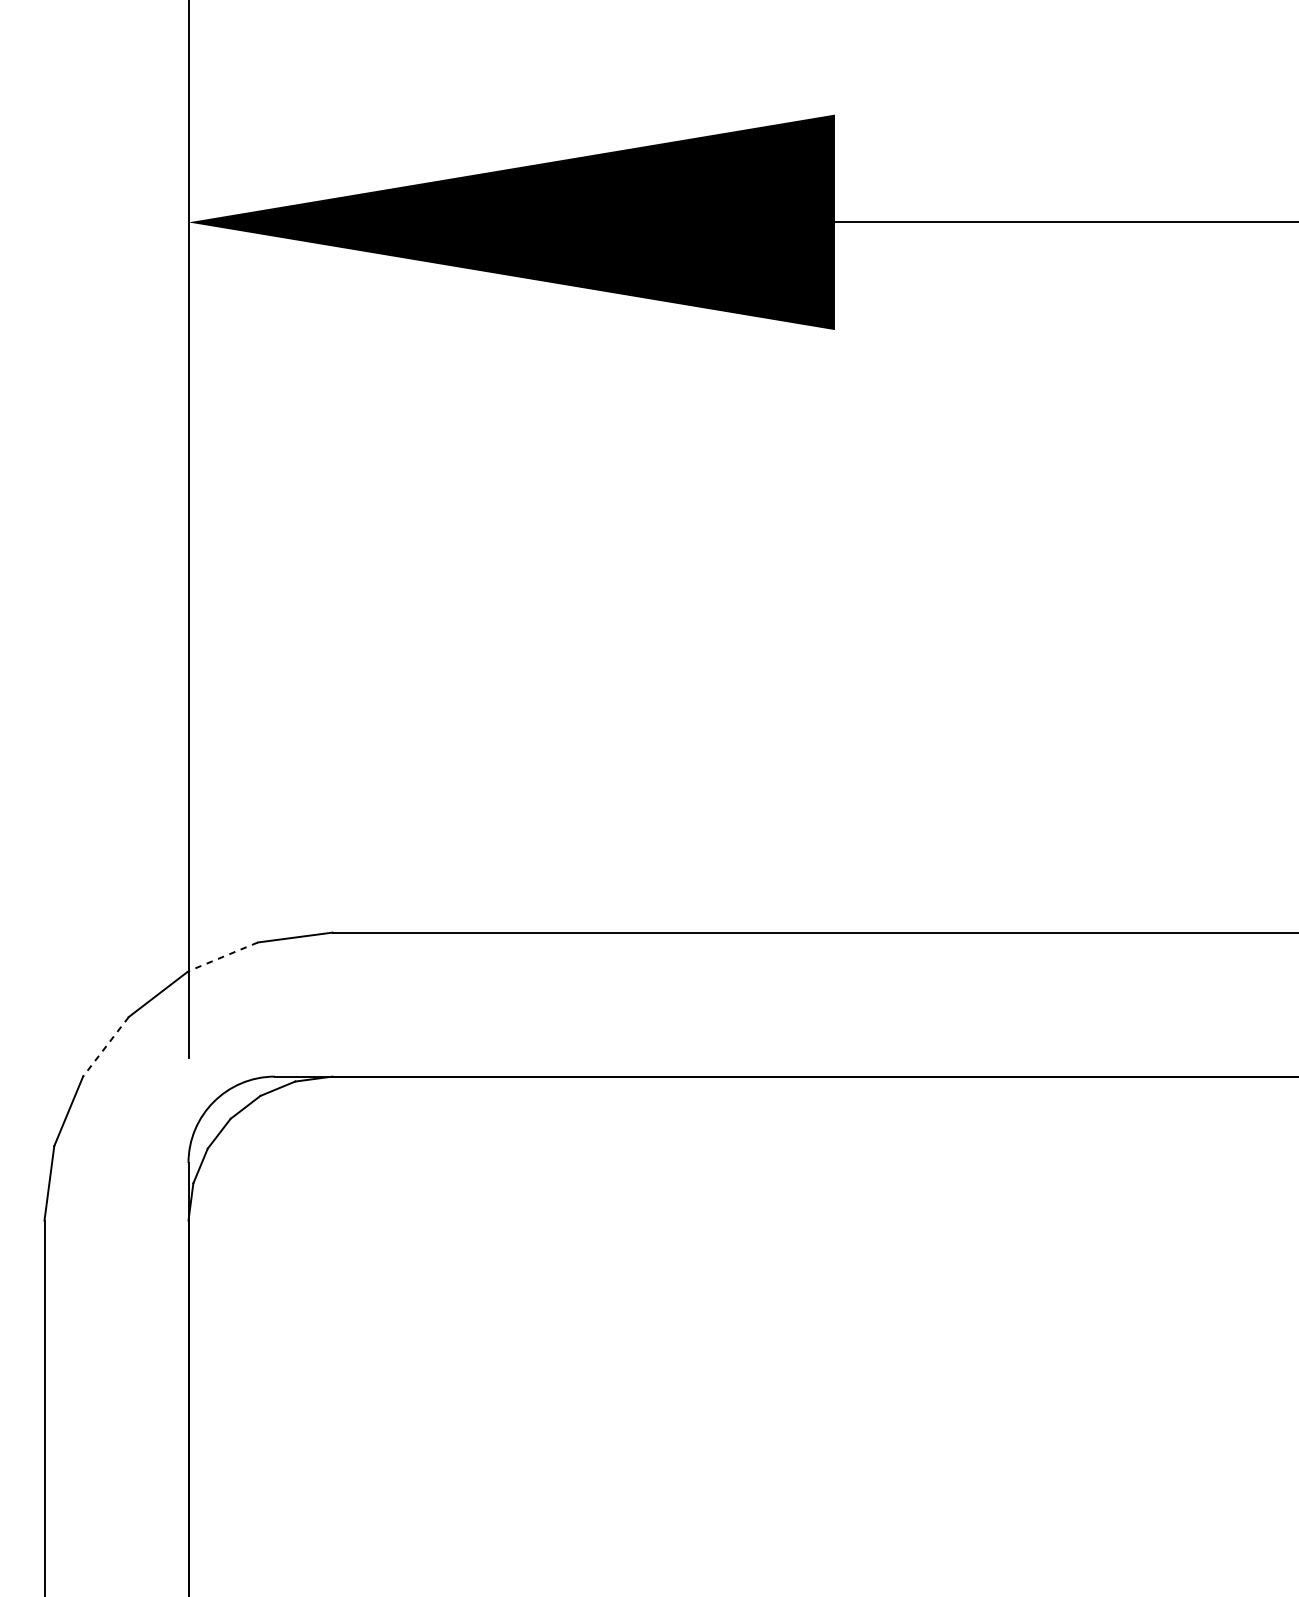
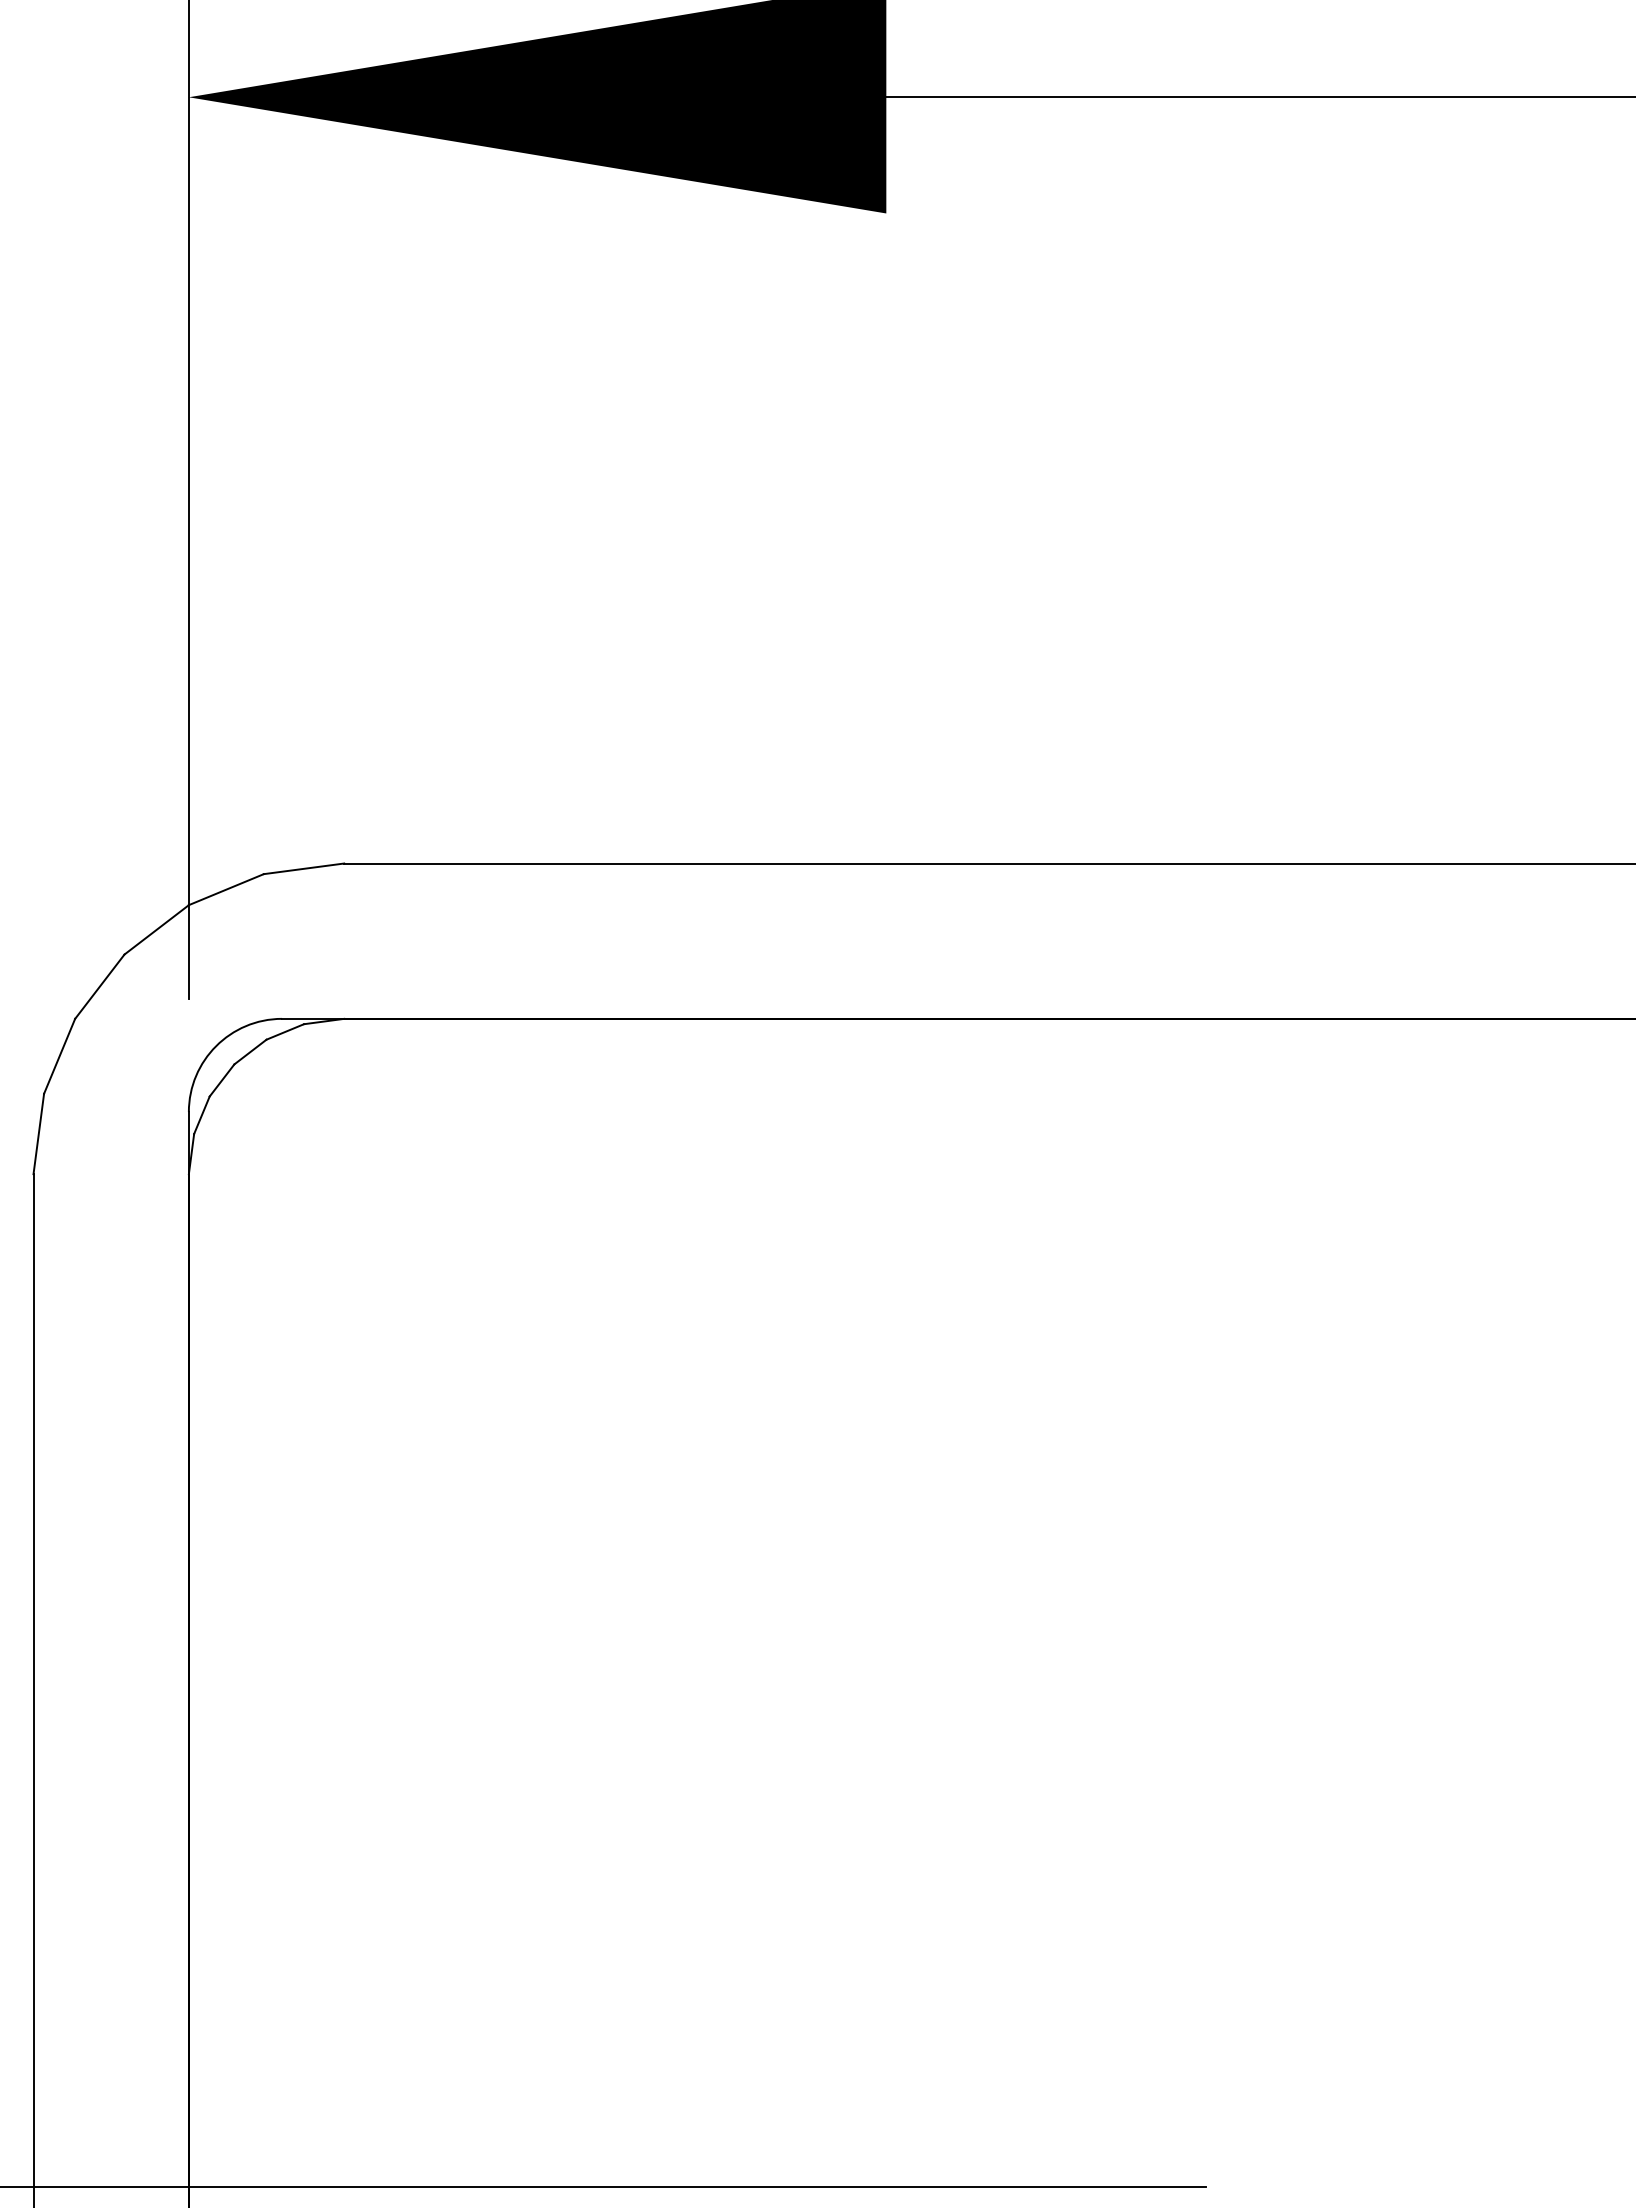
line: (223, 956) -> (226, 889), dashed -> solid
line: (105, 1046) -> (99, 986), dashed -> solid

